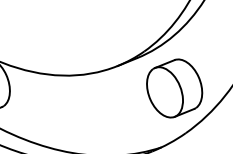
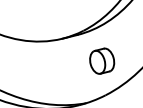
part: (174, 88) -> (101, 61), size x0.6

